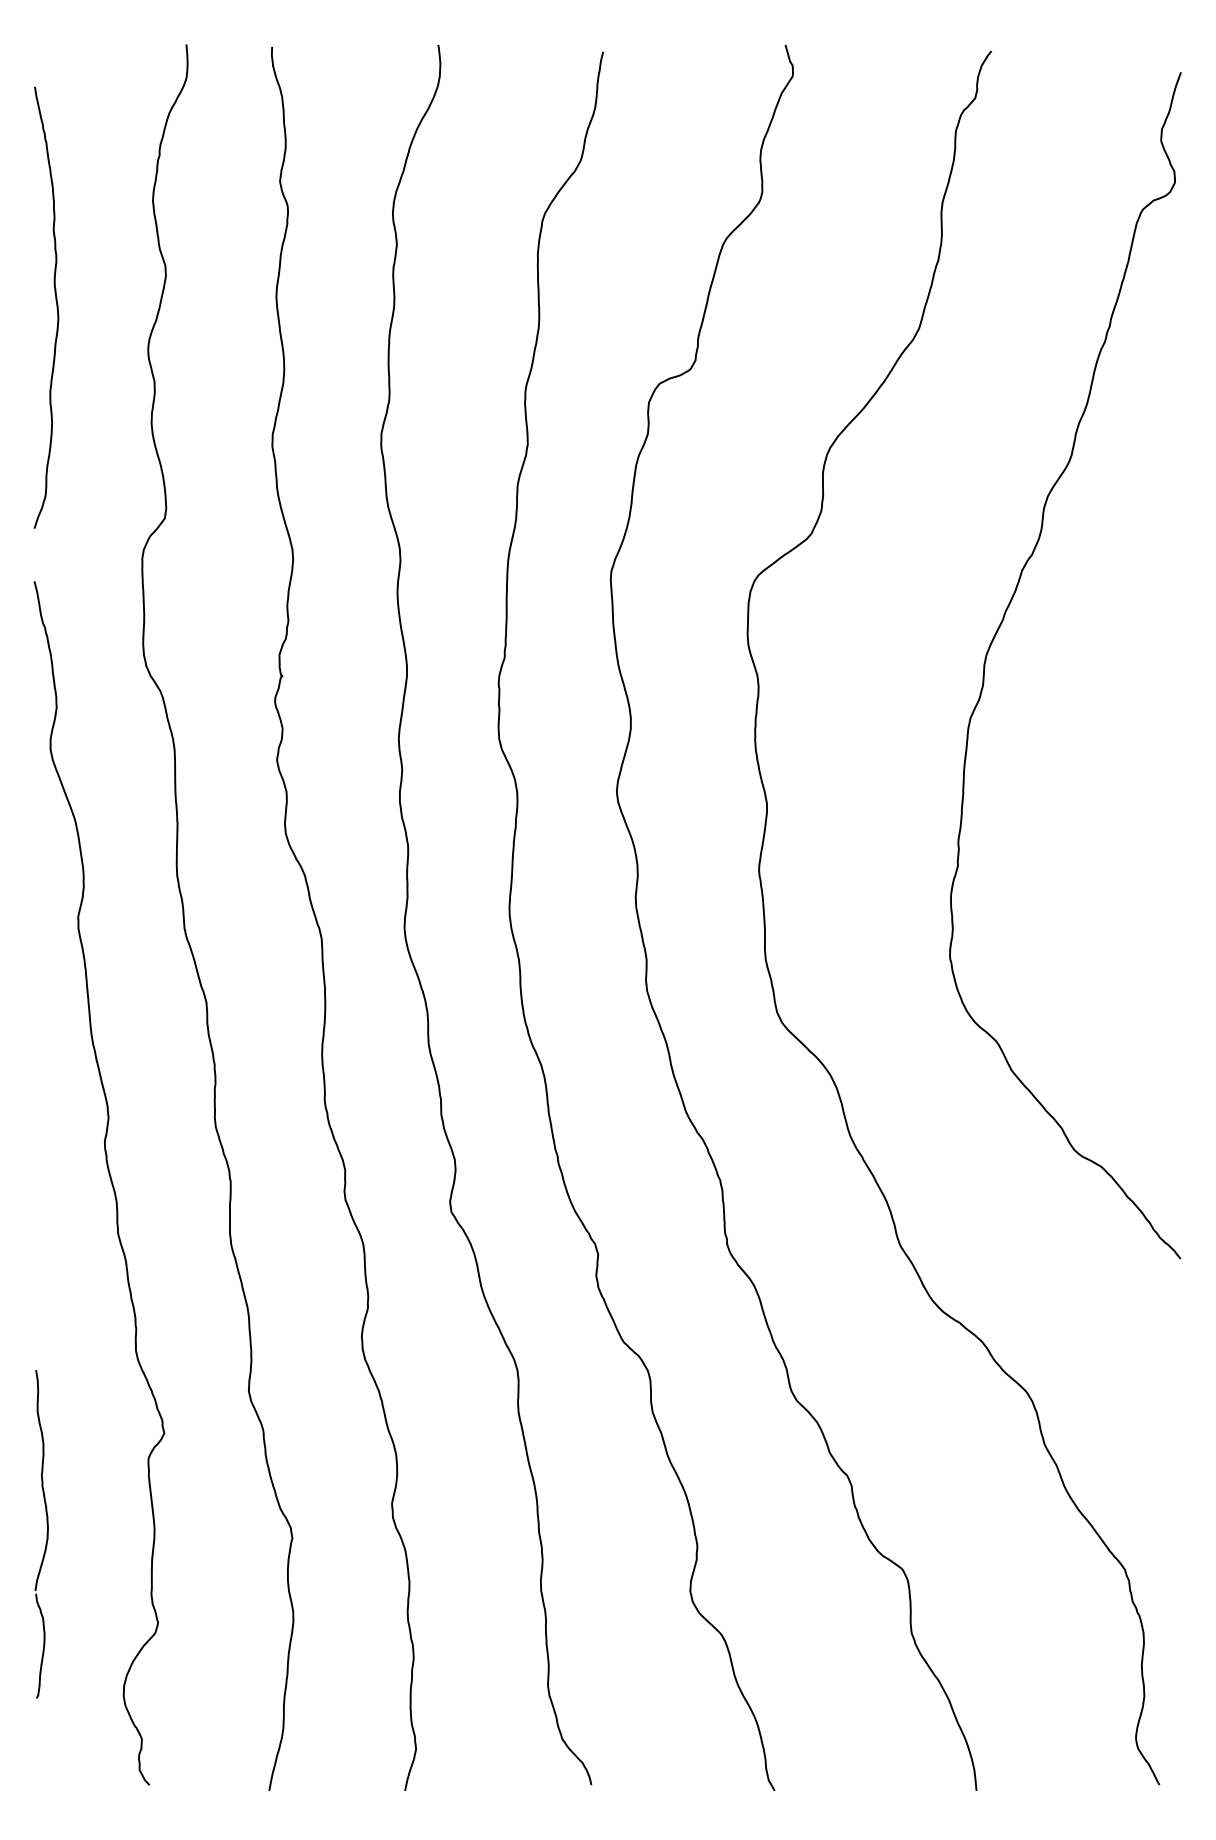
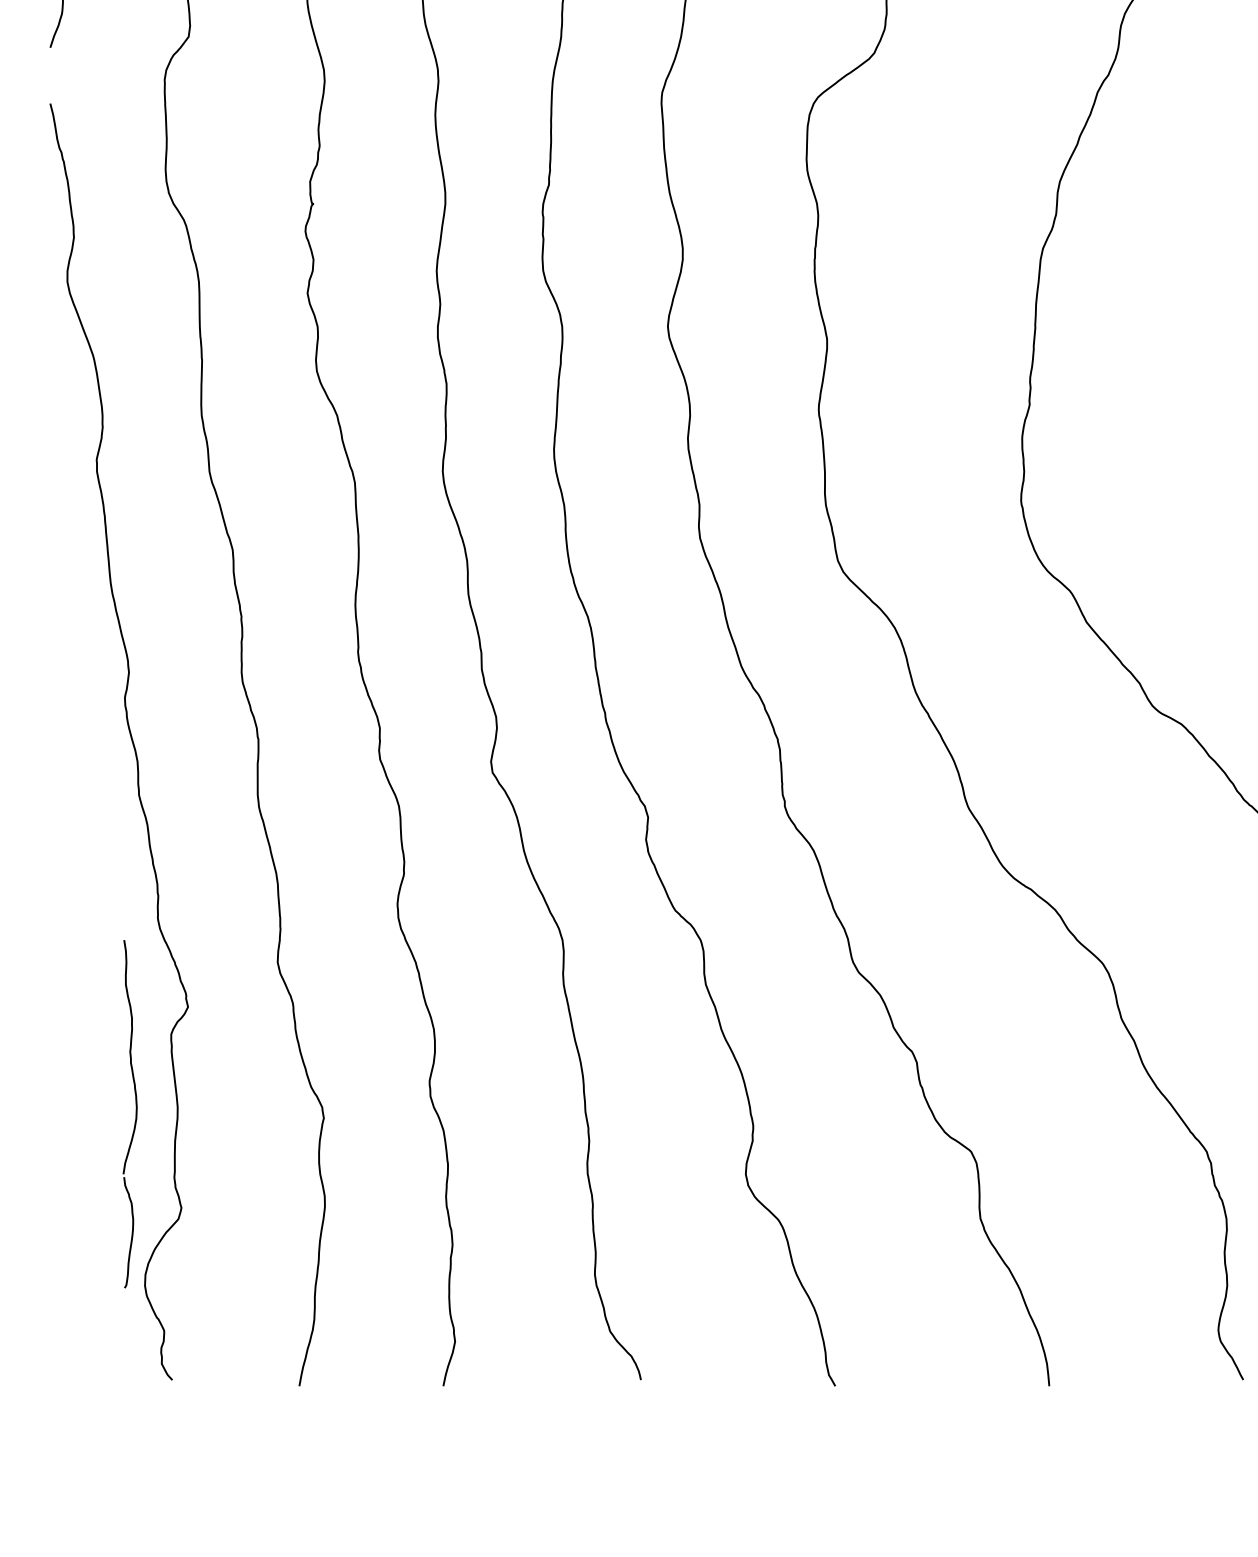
part: (41, 1534) -> (129, 1114), moved

